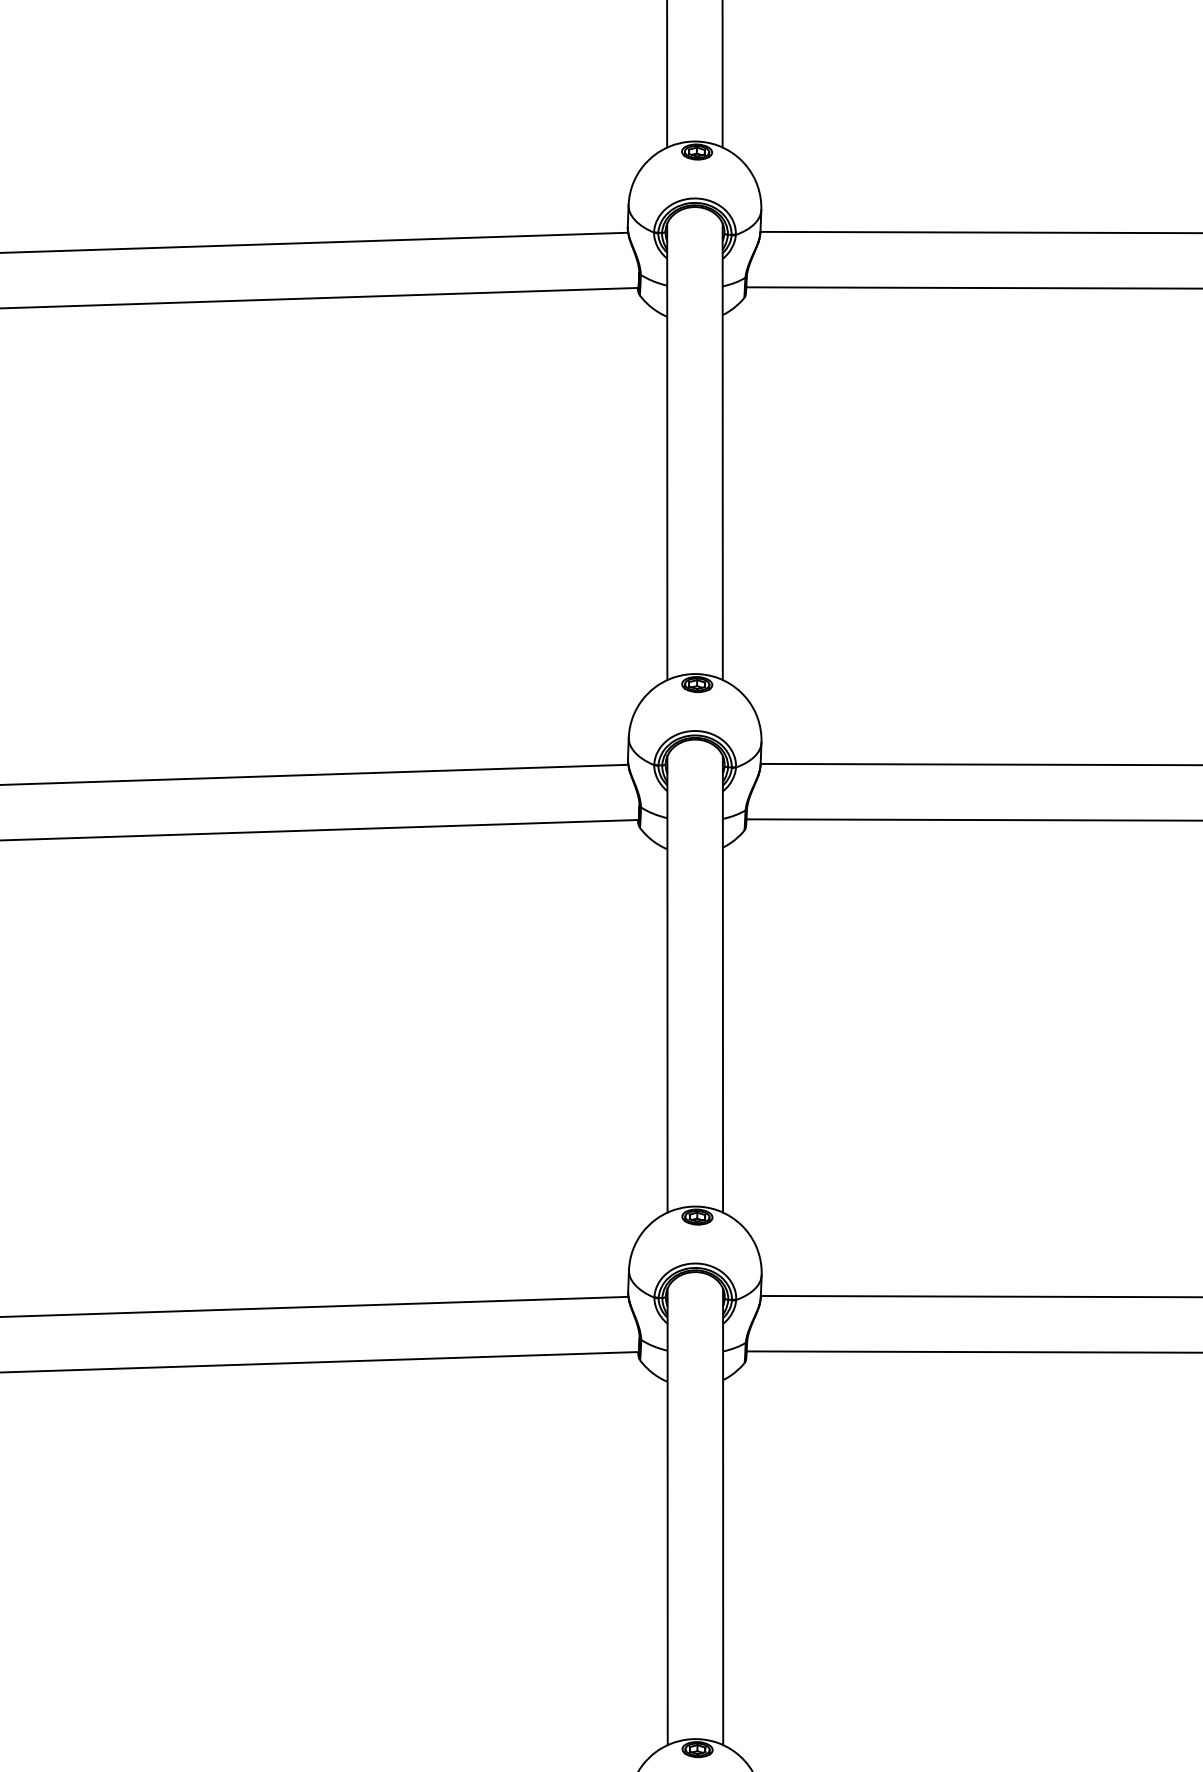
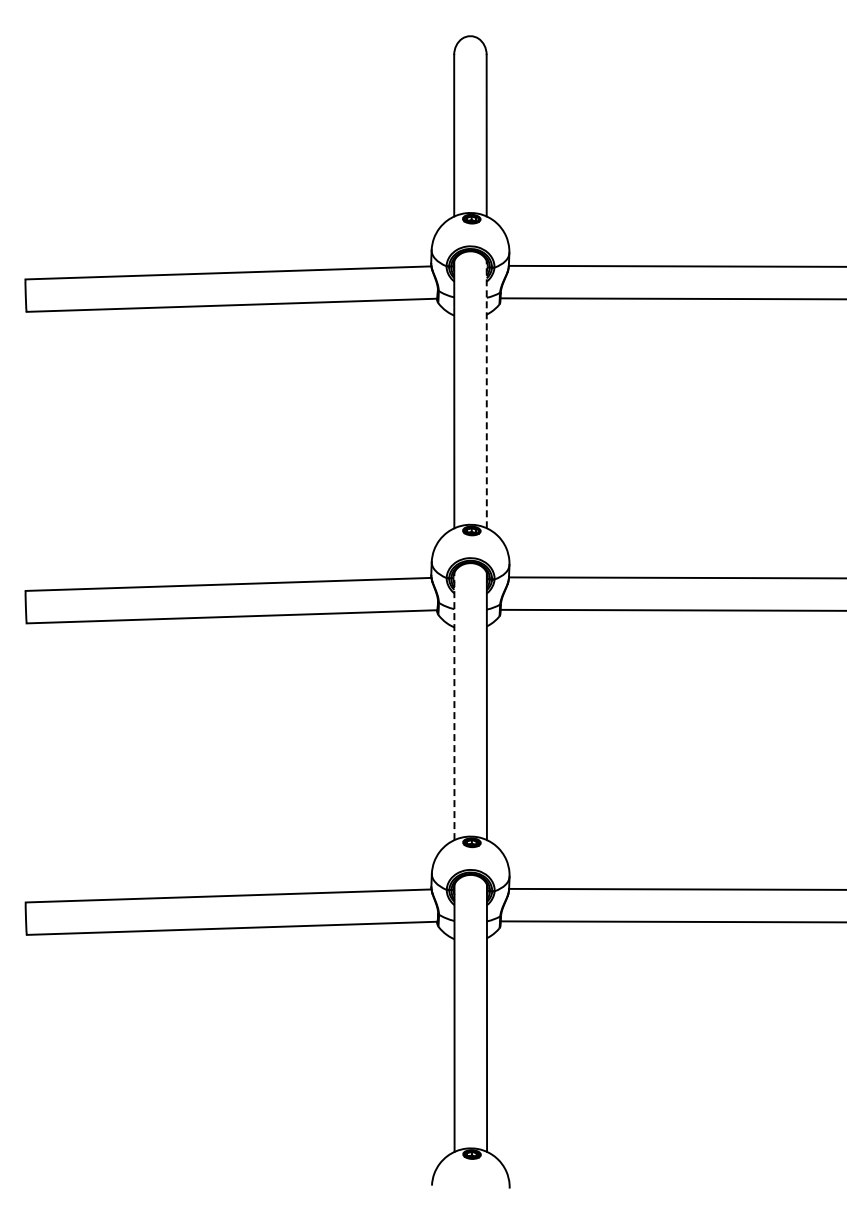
line: (722, 451) -> (486, 394), solid -> dashed
line: (667, 984) -> (454, 706), solid -> dashed

